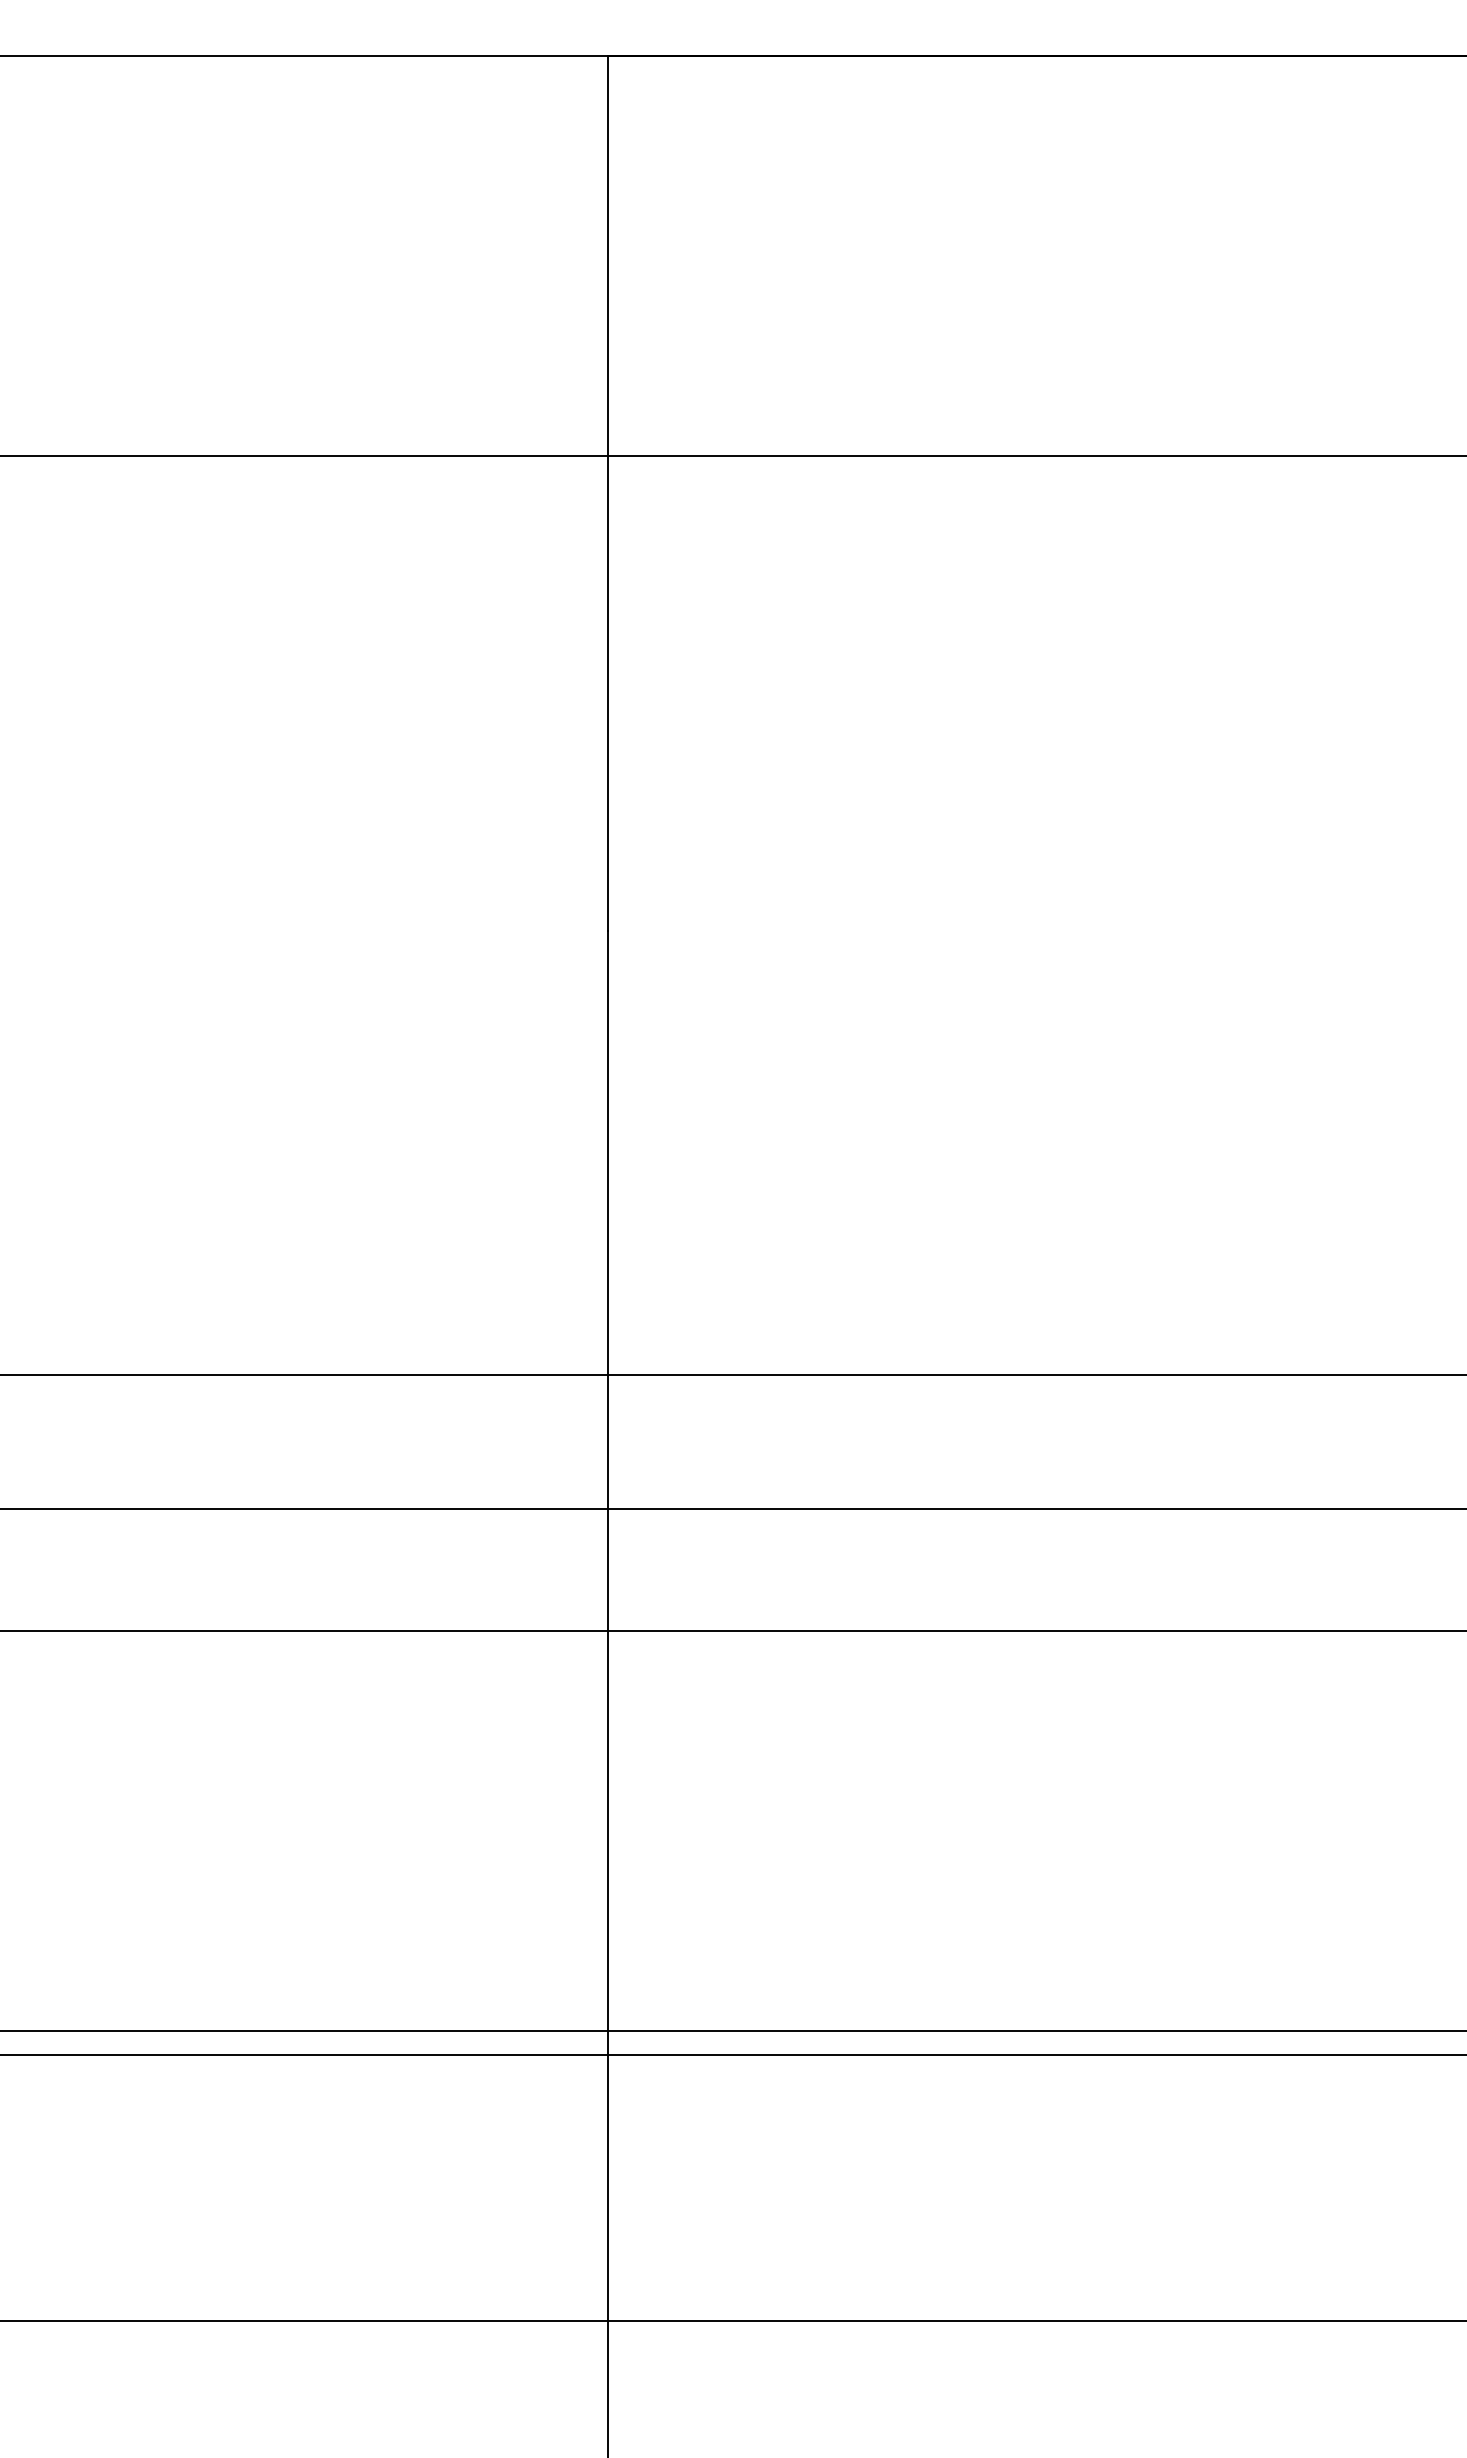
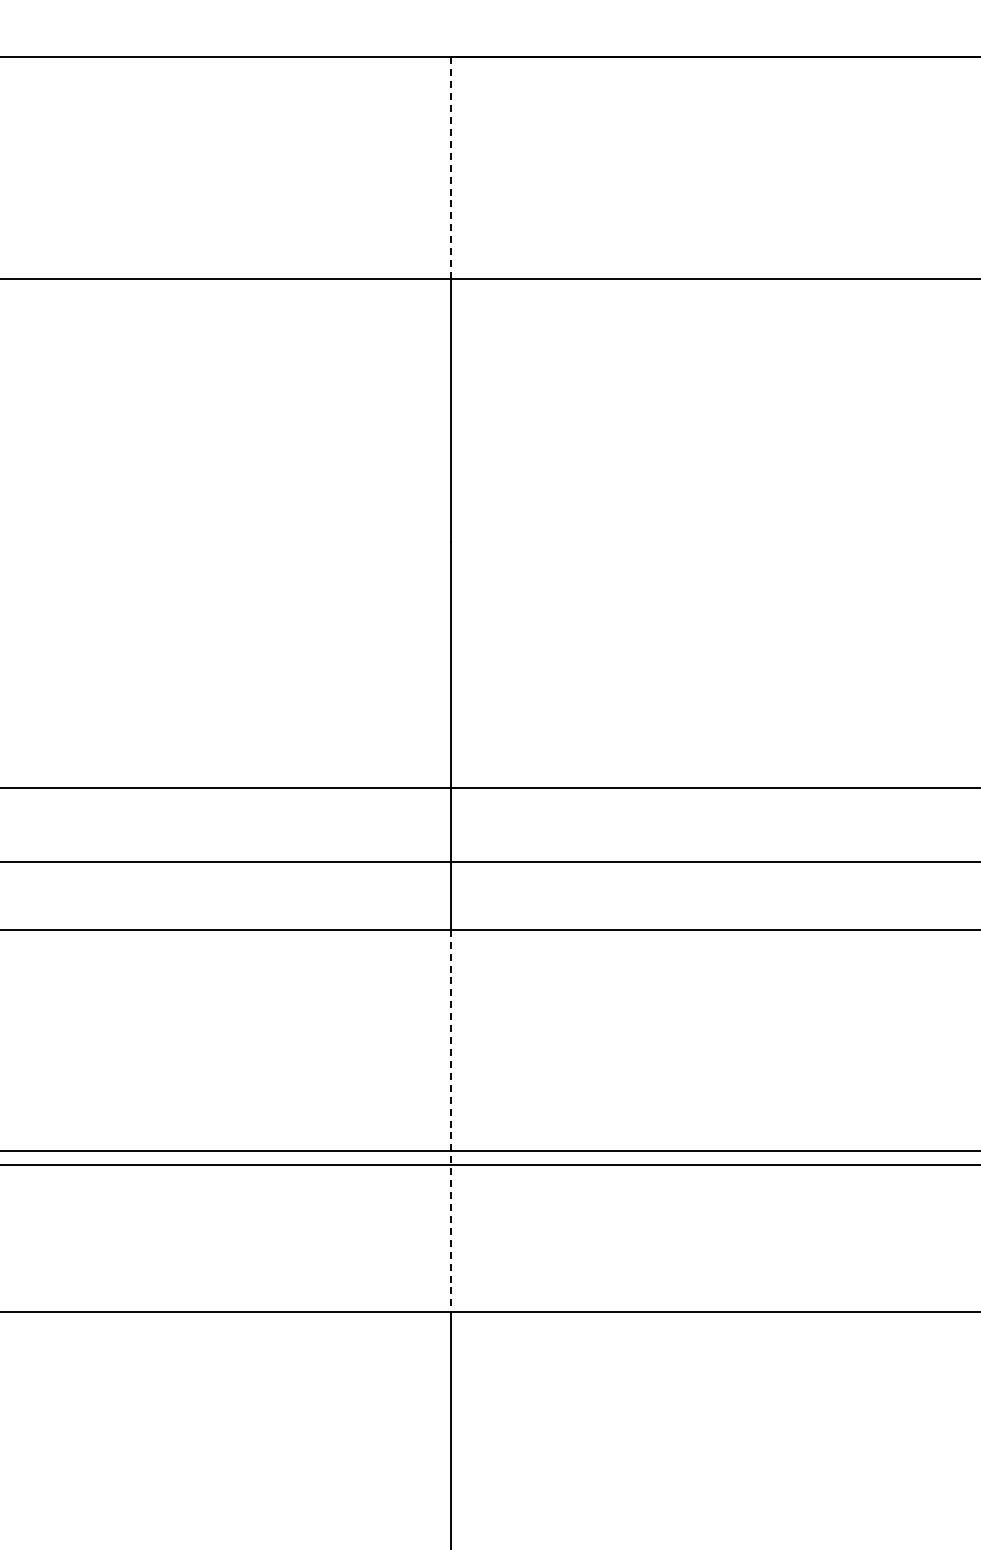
line: (607, 256) -> (450, 168), solid -> dashed
line: (607, 1977) -> (450, 1121), solid -> dashed

